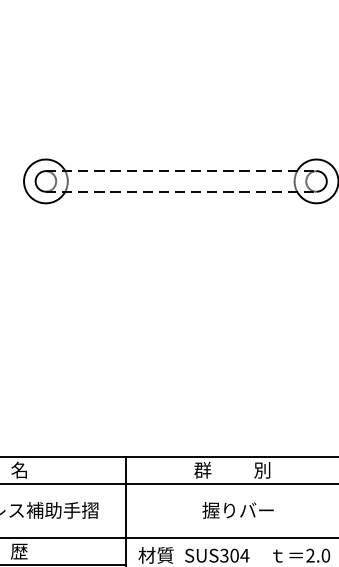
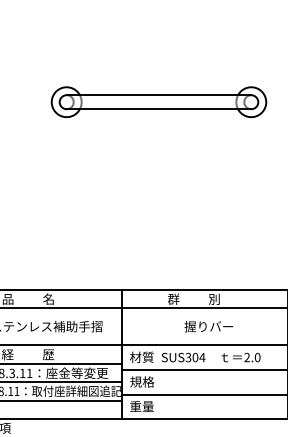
line: (181, 171) -> (159, 95), dashed -> solid
line: (181, 192) -> (159, 109), dashed -> solid
text: (237, 510) -> (208, 326), moved

